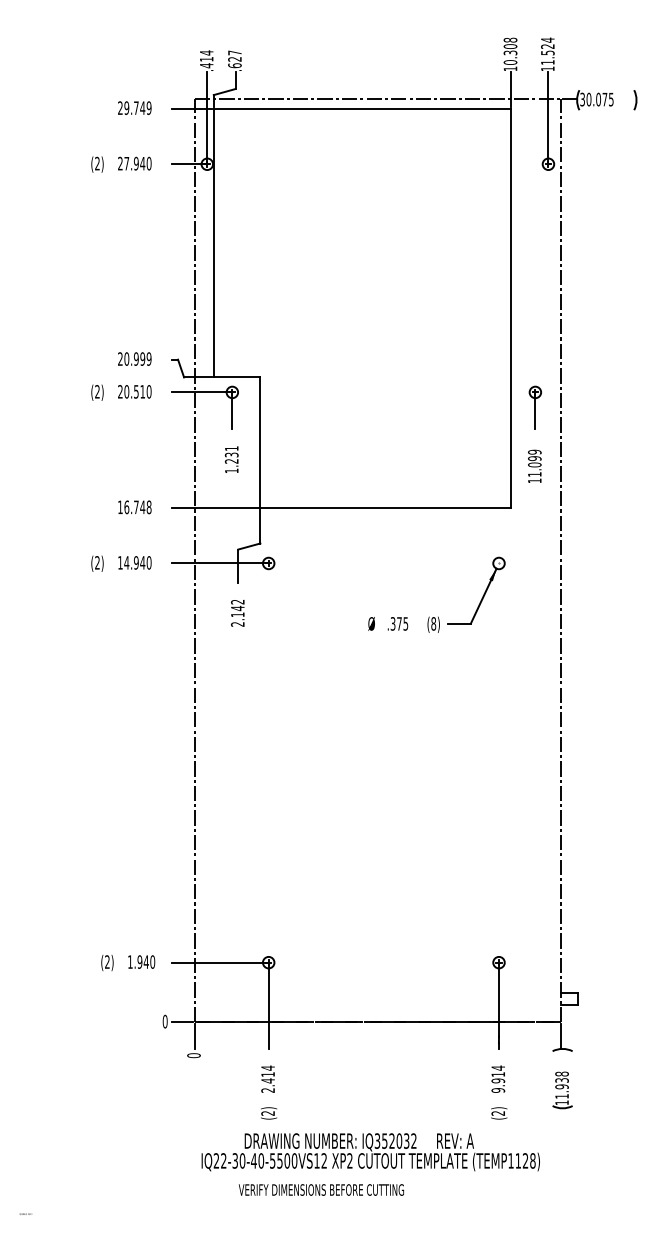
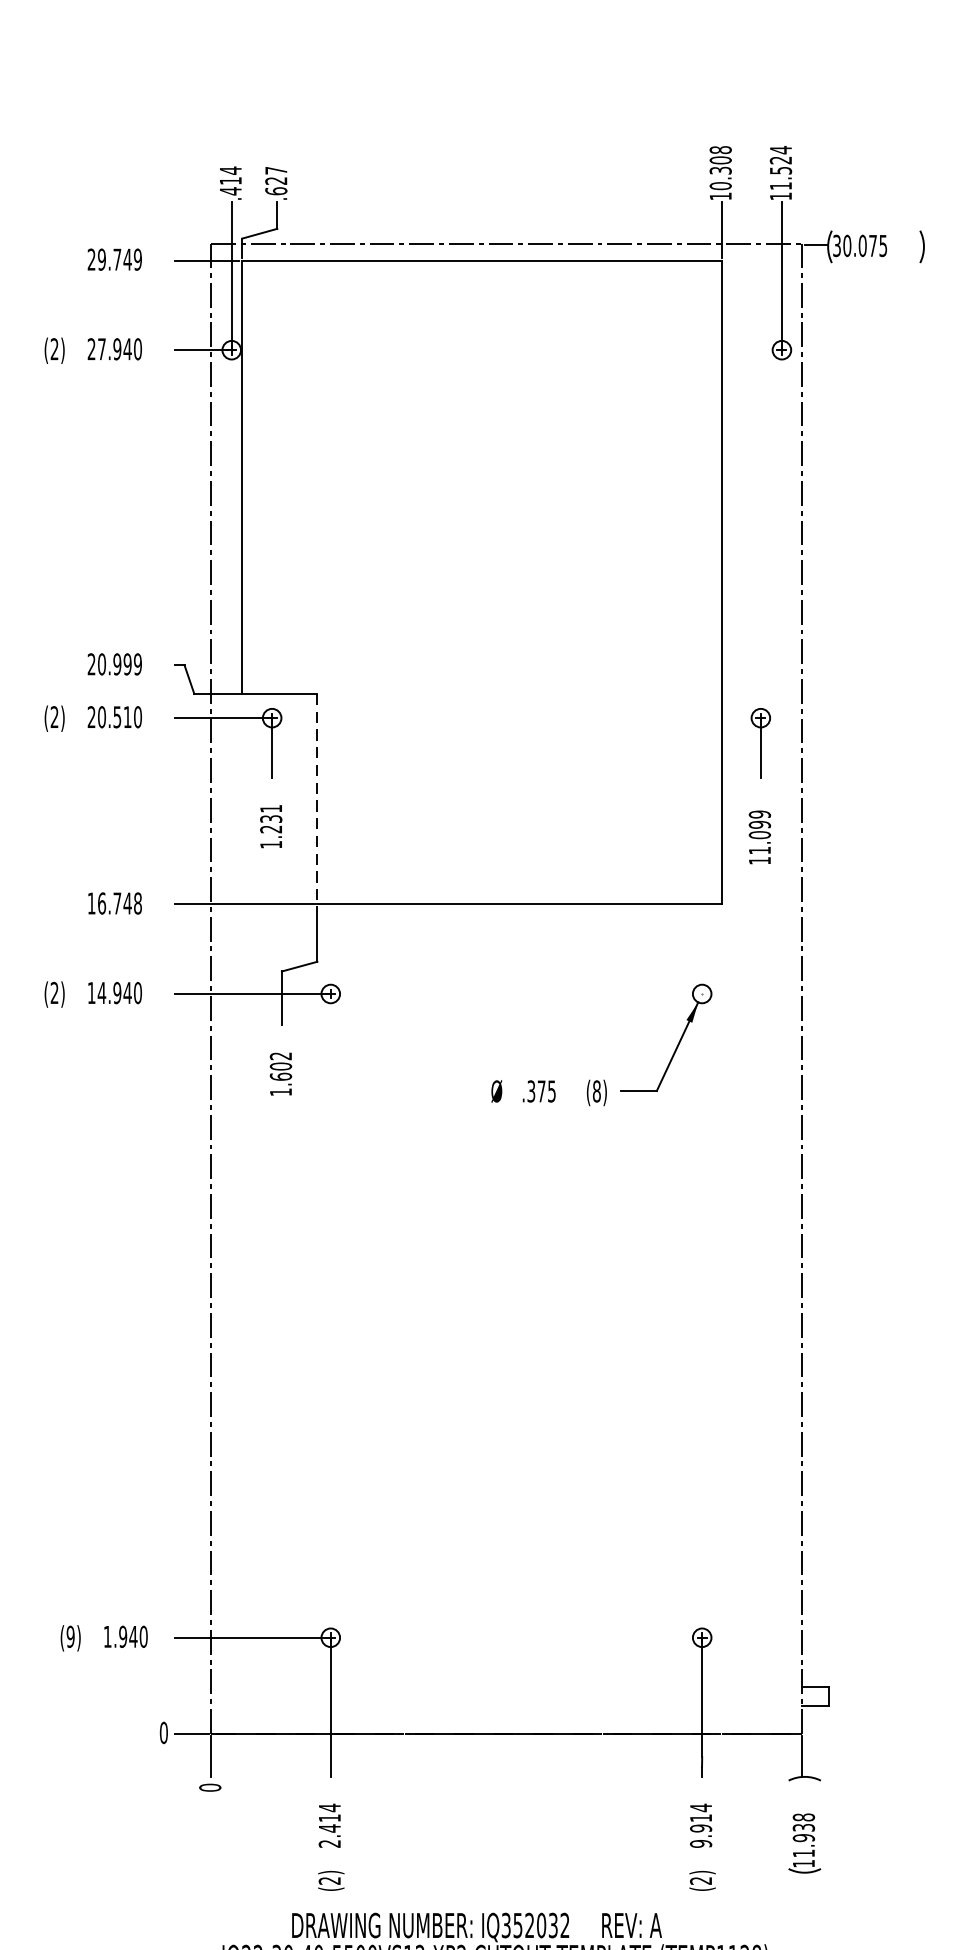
line: (260, 443) -> (317, 800), solid -> dashed
text: (237, 615) -> (280, 1077), 2.142 -> 1.602
text: (107, 961) -> (70, 1635), (2) -> (9)

